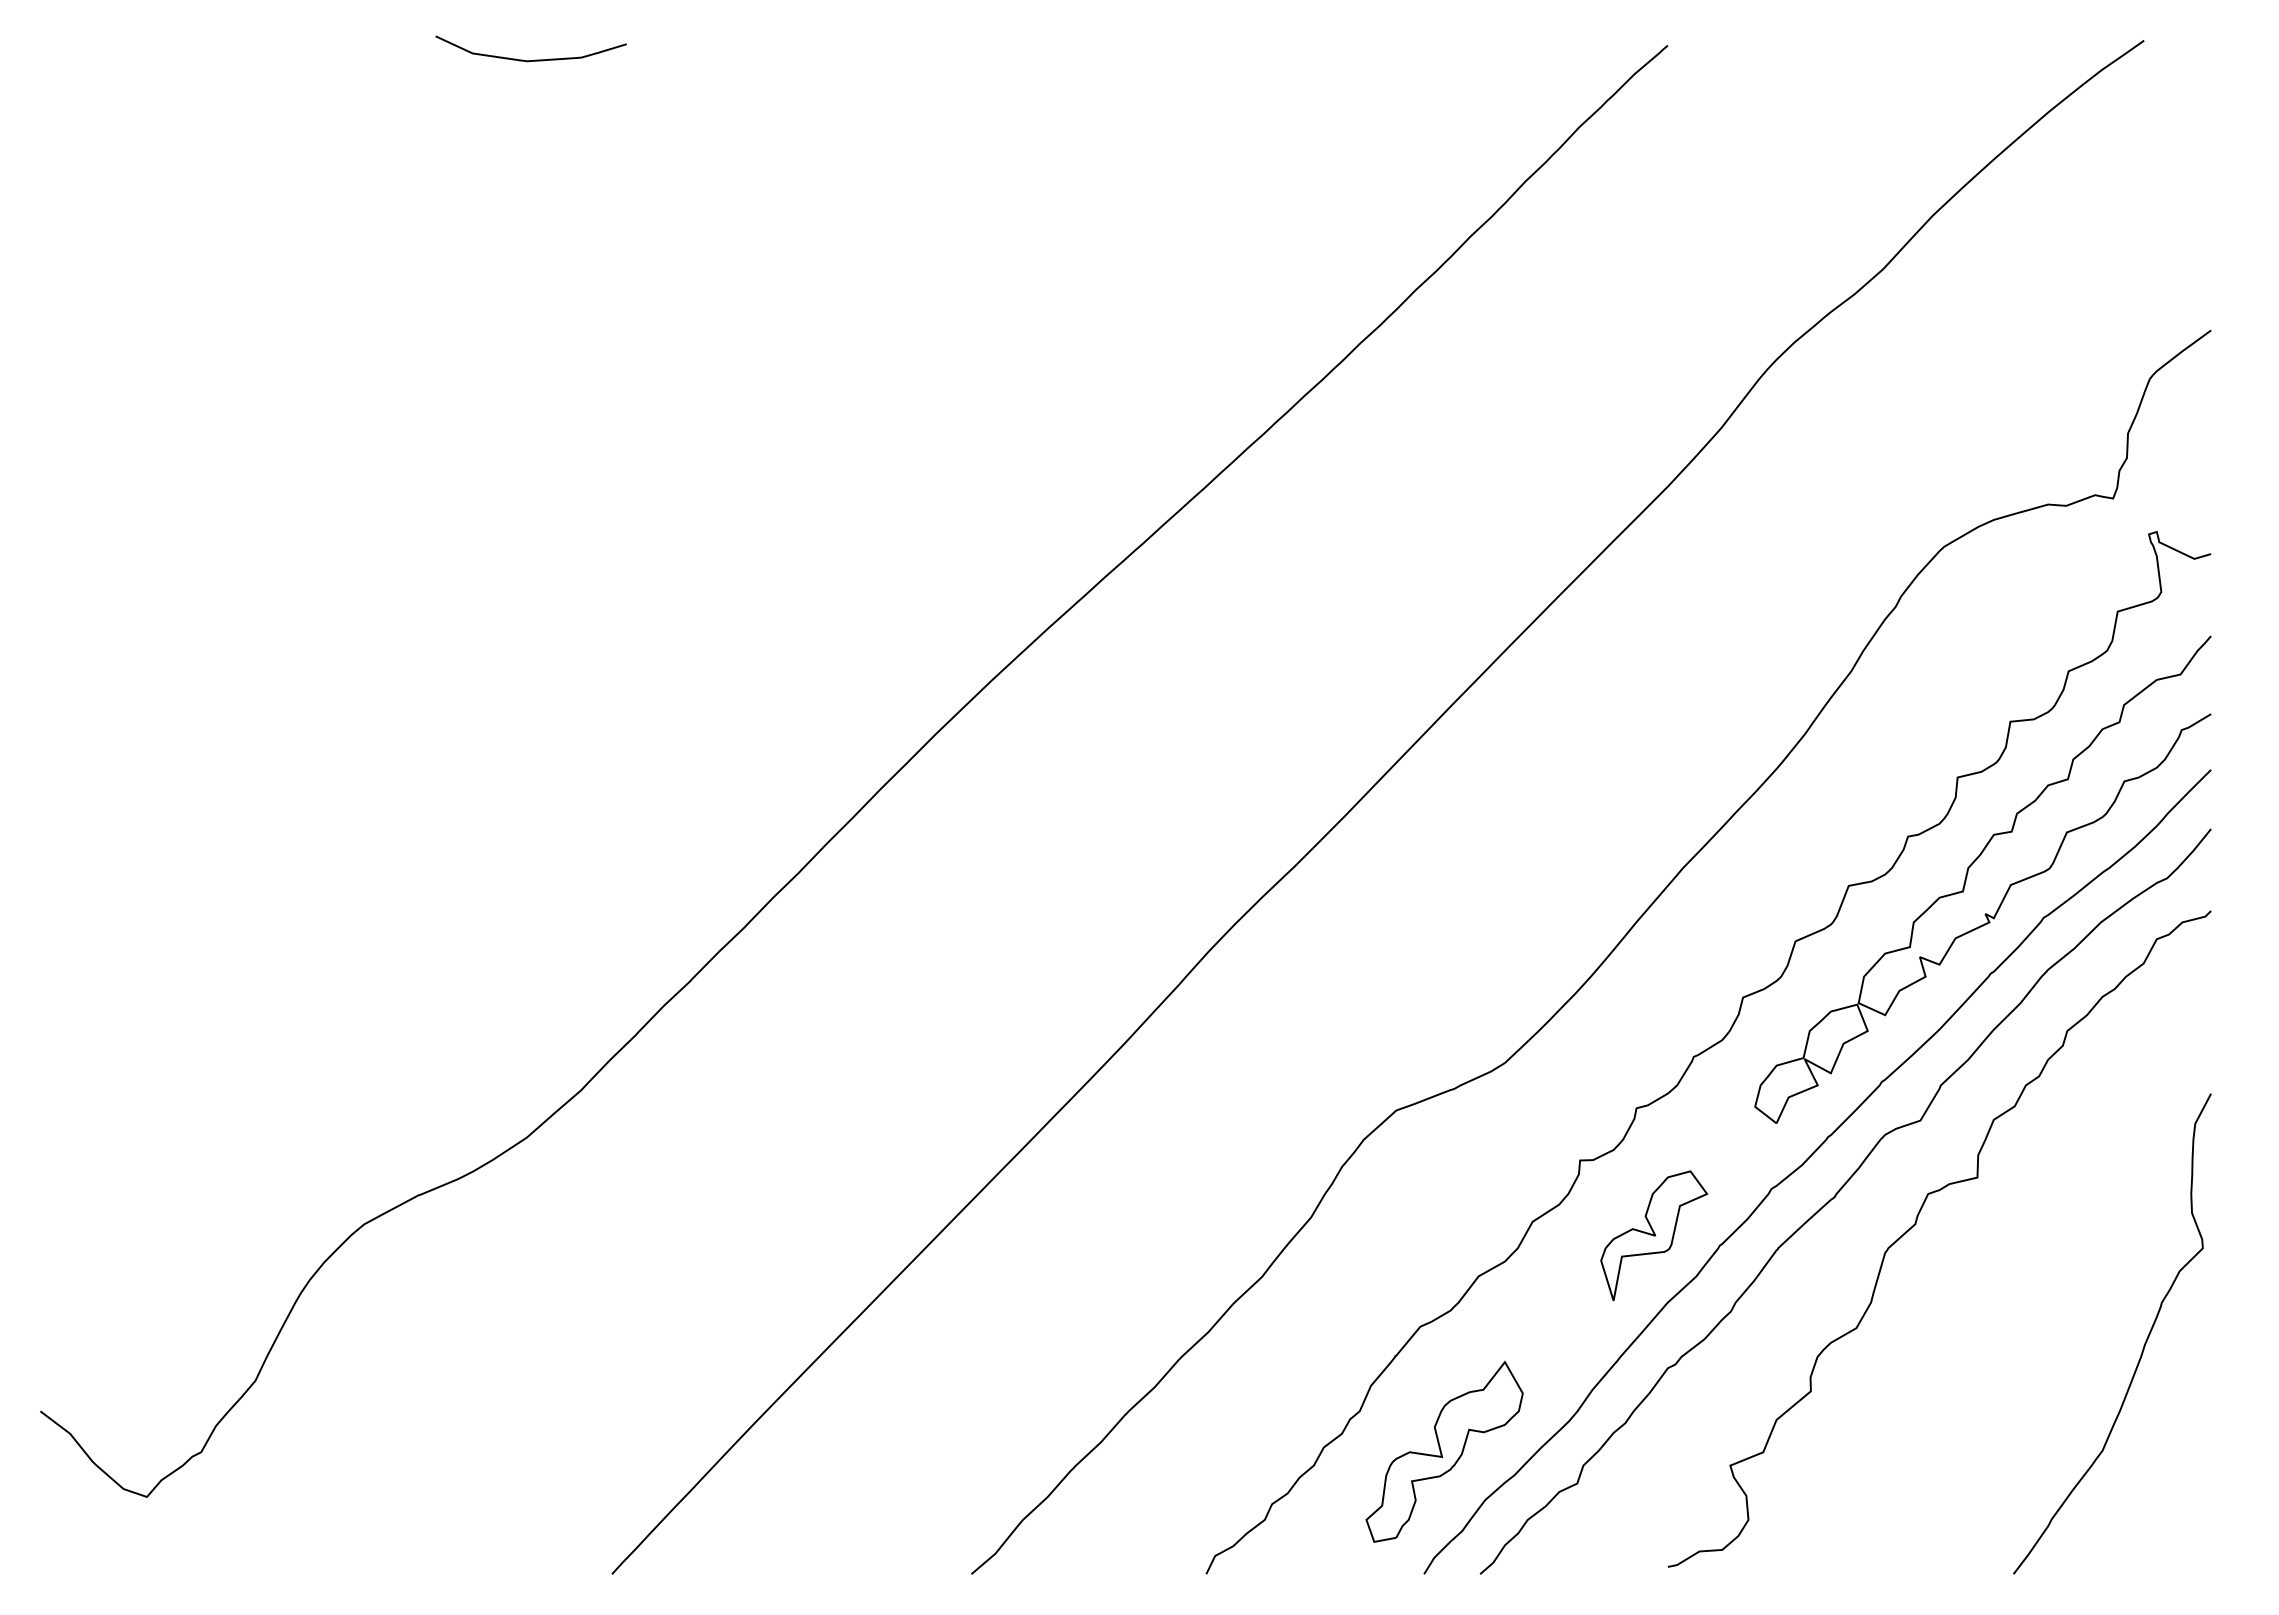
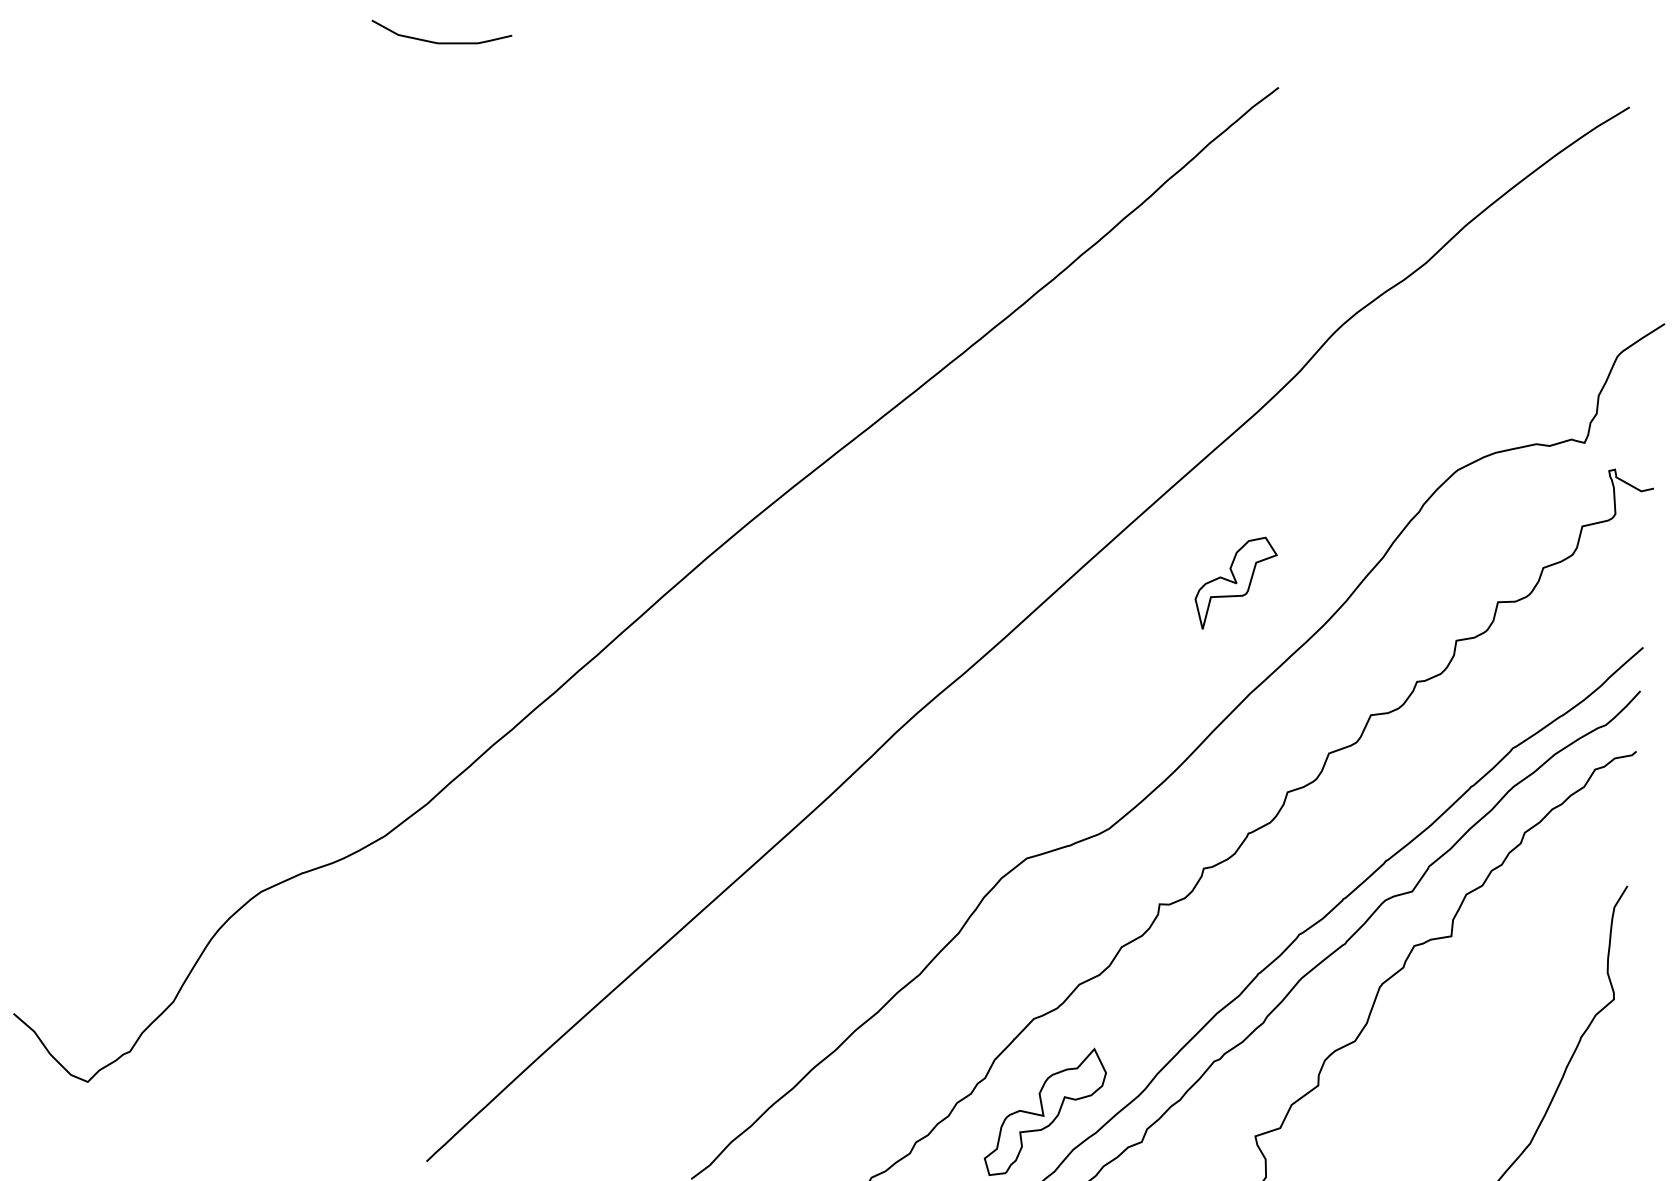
part: (1967, 877) -> (1458, 714), removed
part: (1654, 1235) -> (1236, 583), moved

